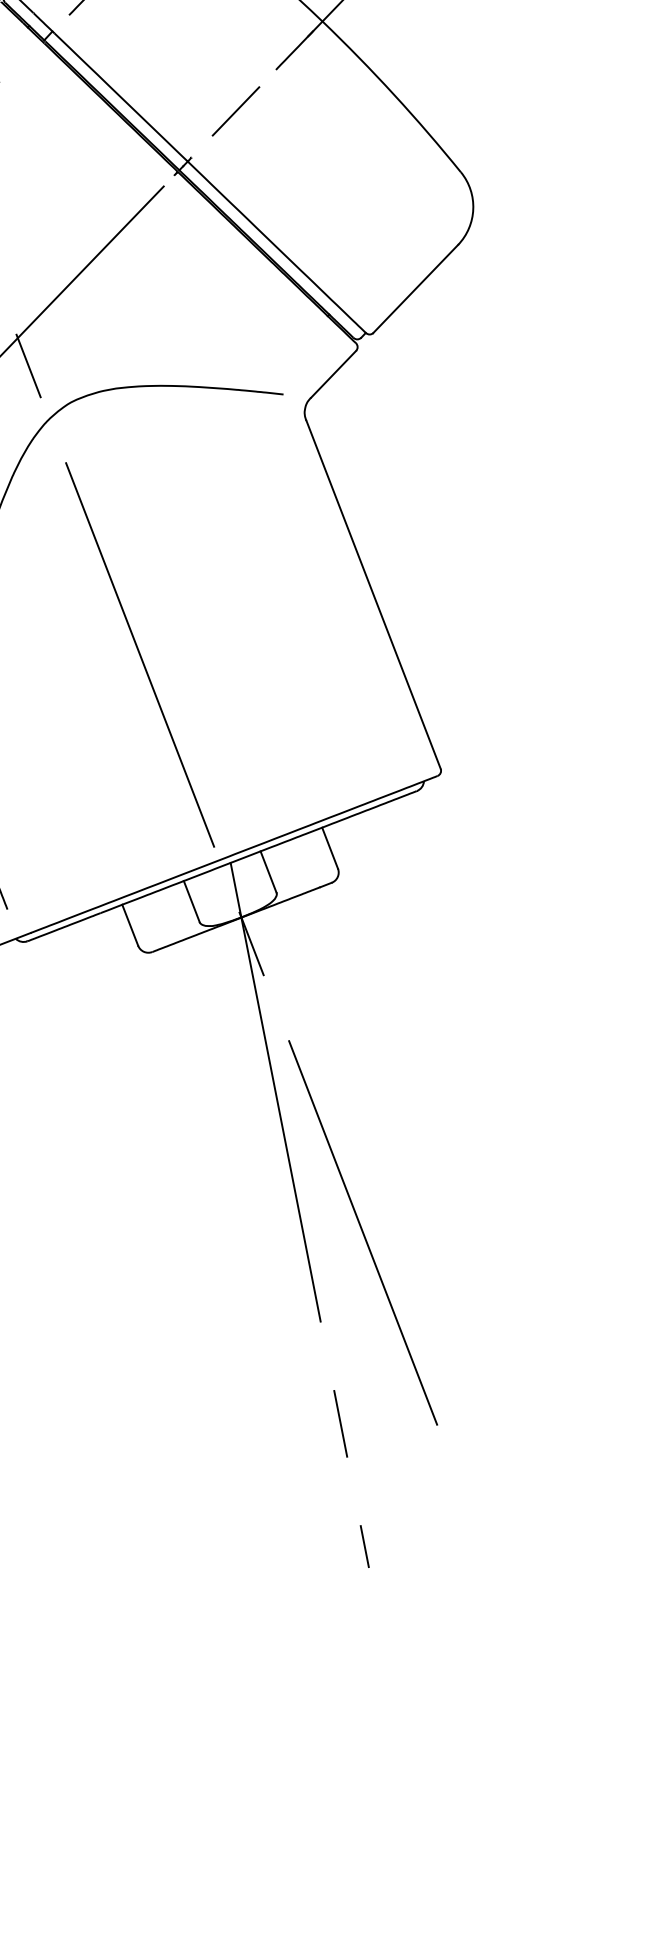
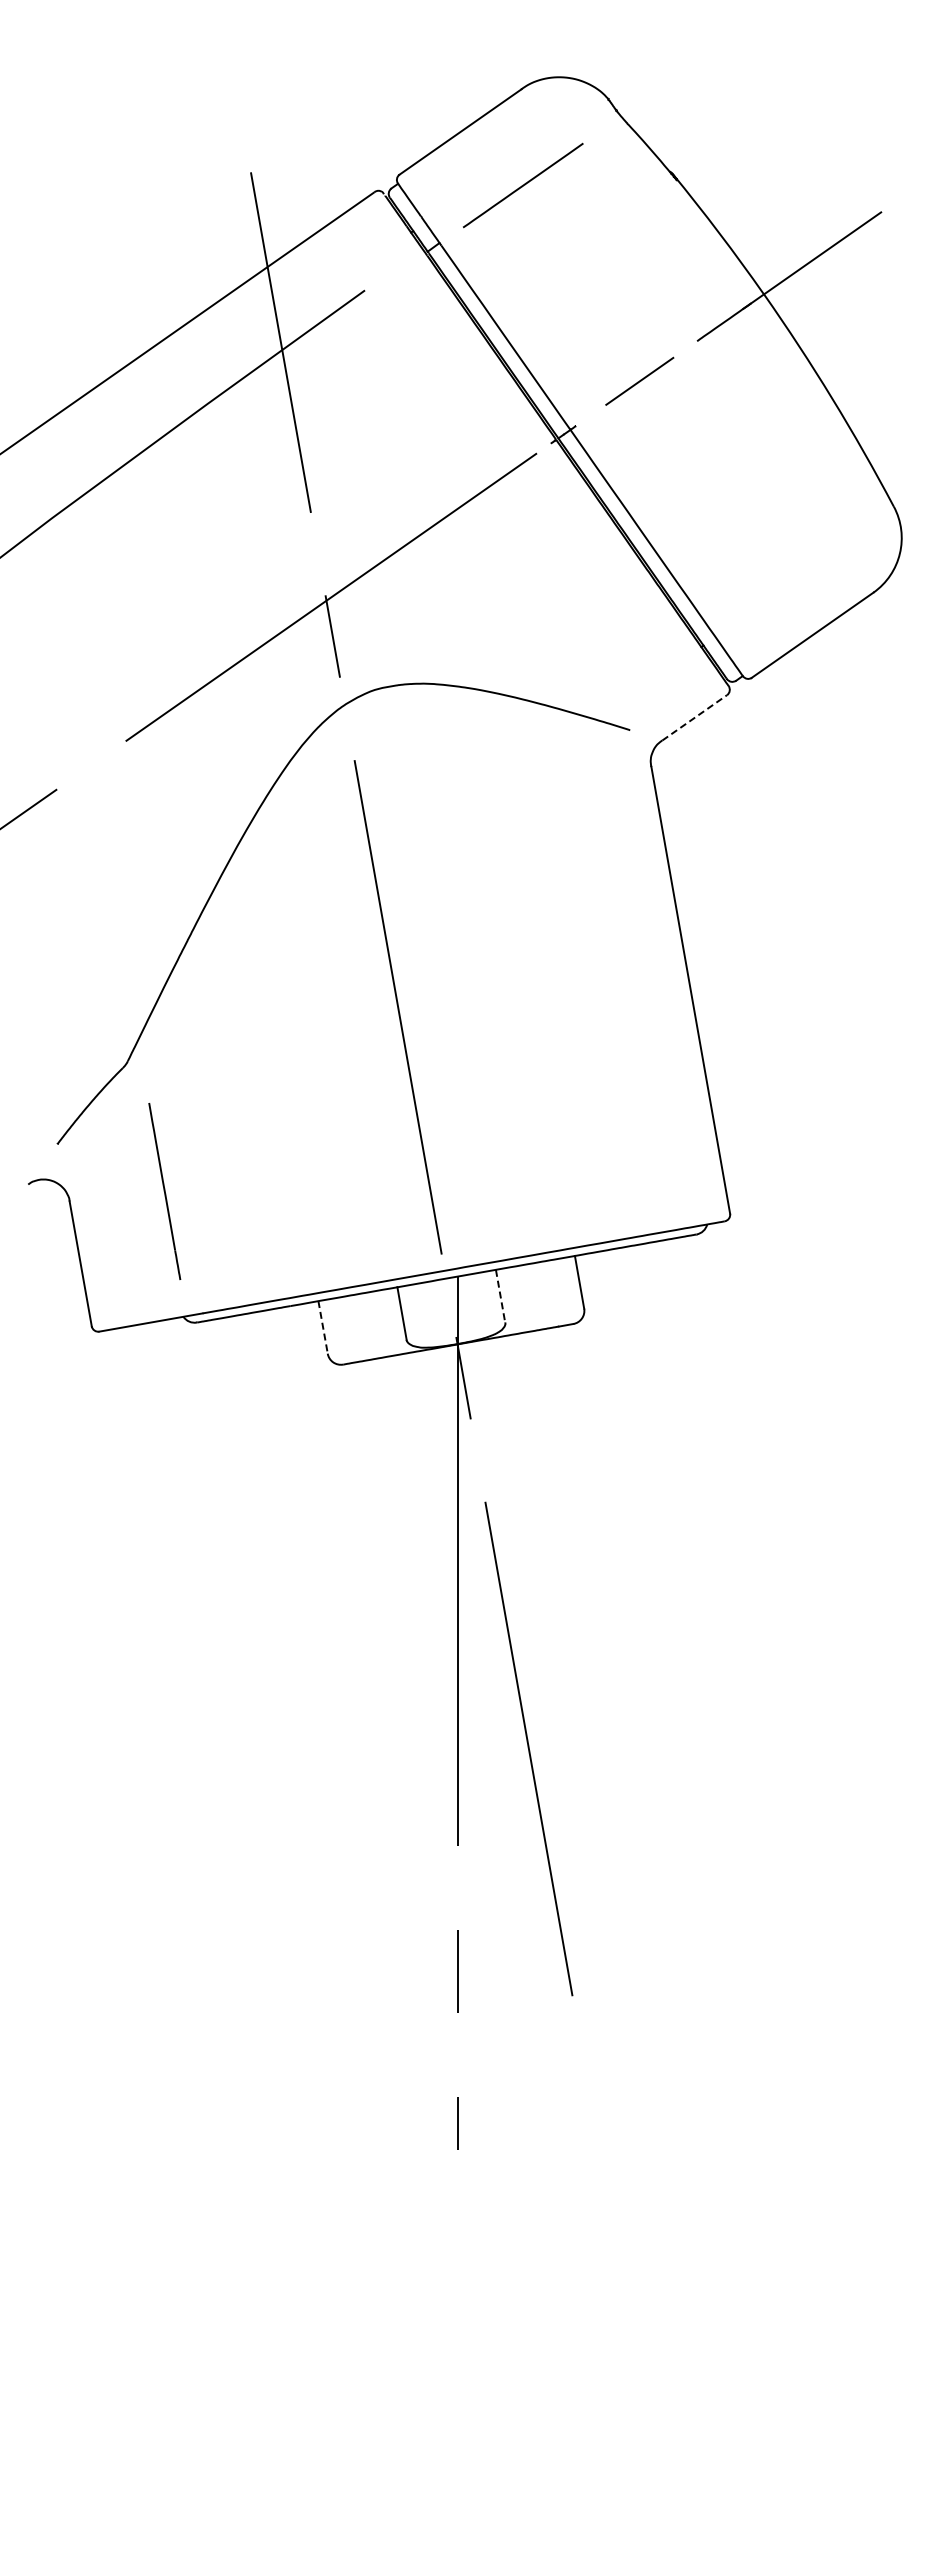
line: (334, 373) -> (695, 717), solid -> dashed
line: (268, 872) -> (500, 1296), solid -> dashed
line: (130, 925) -> (323, 1327), solid -> dashed

